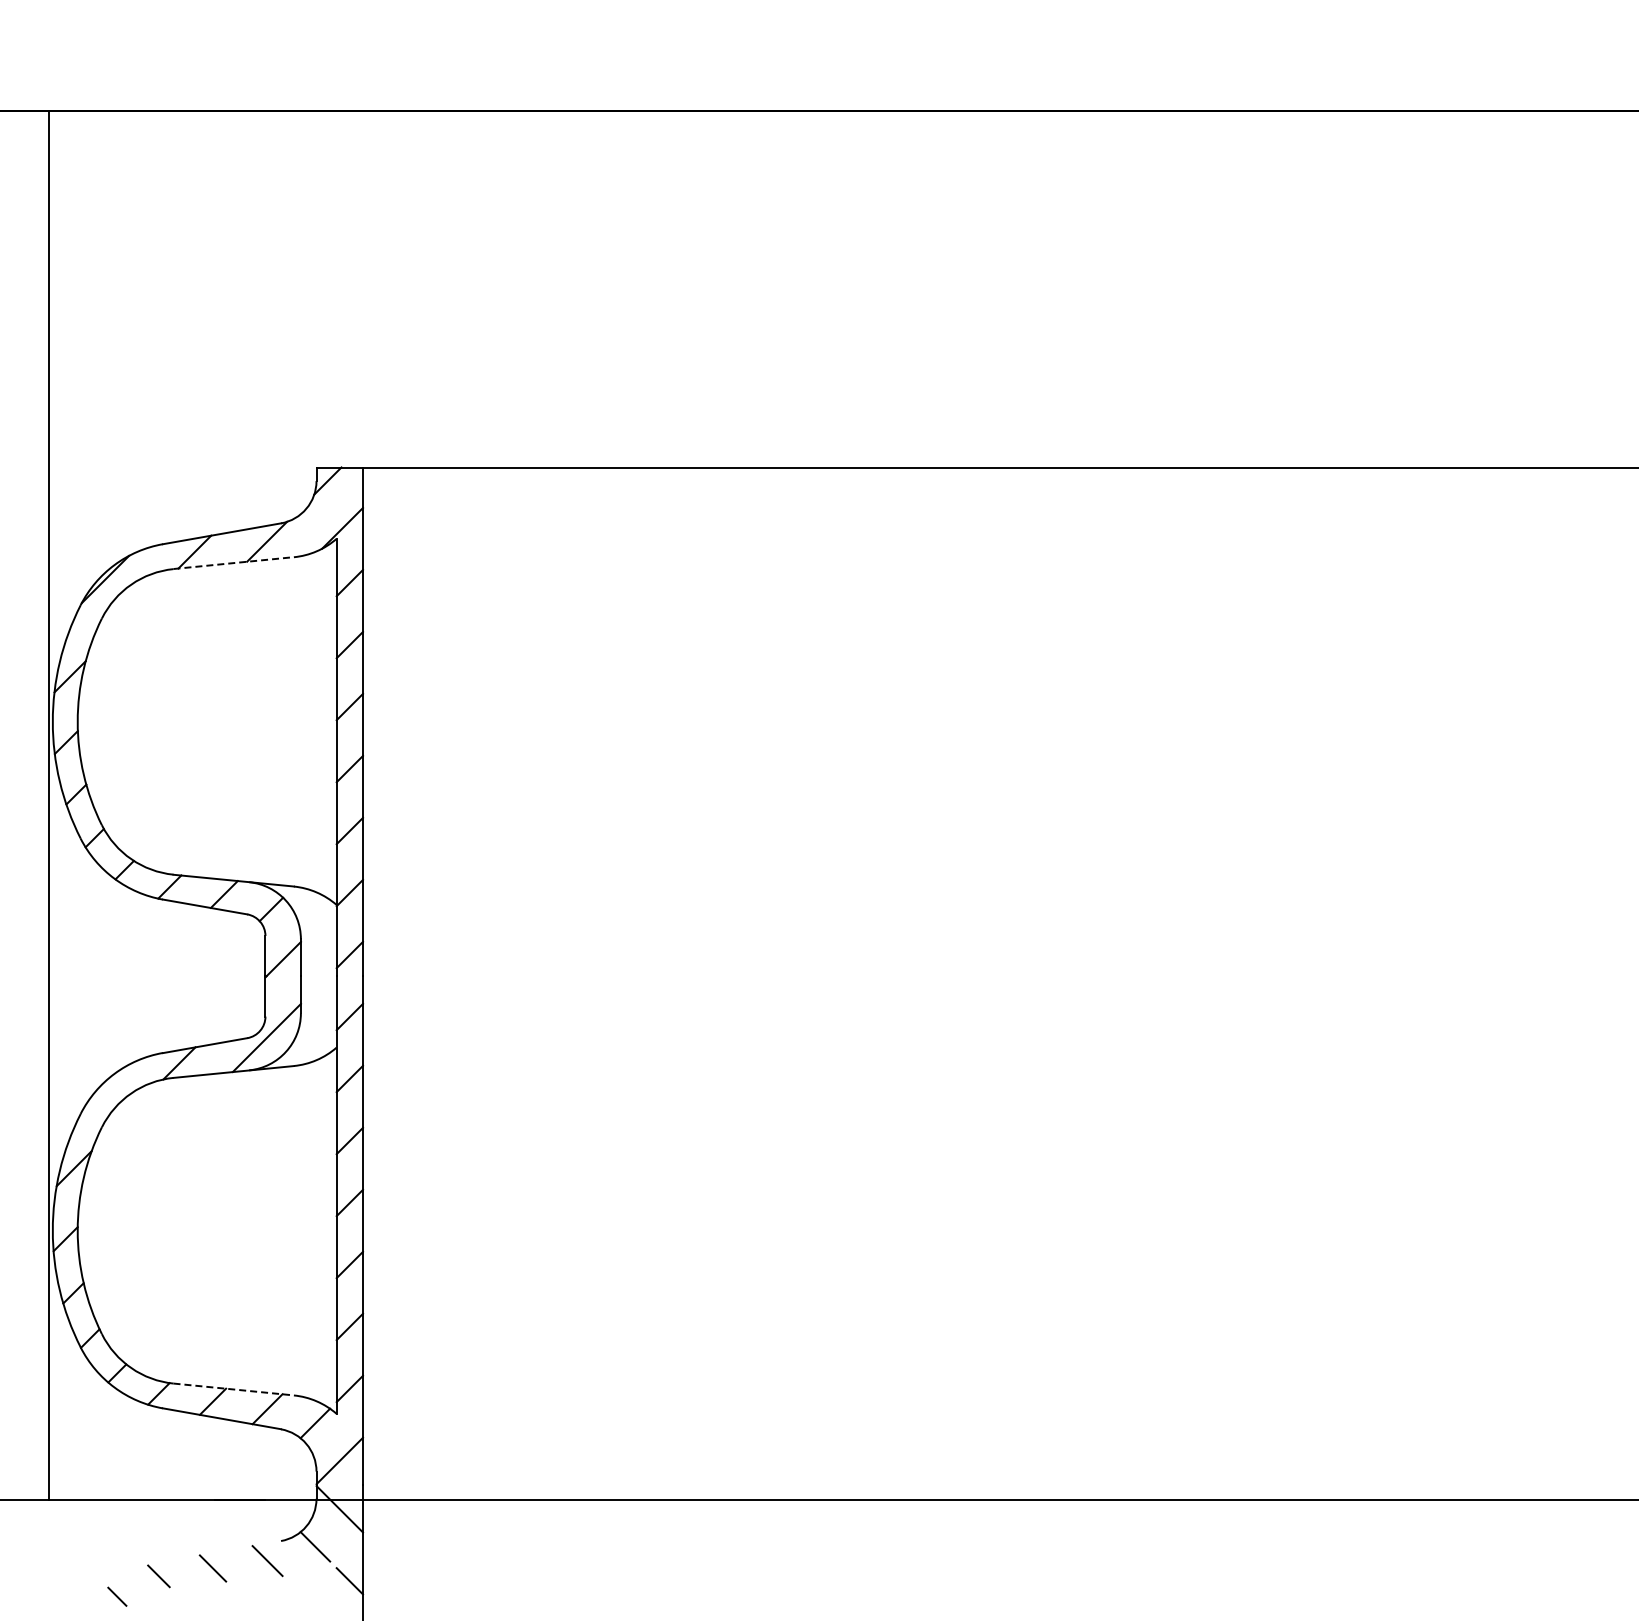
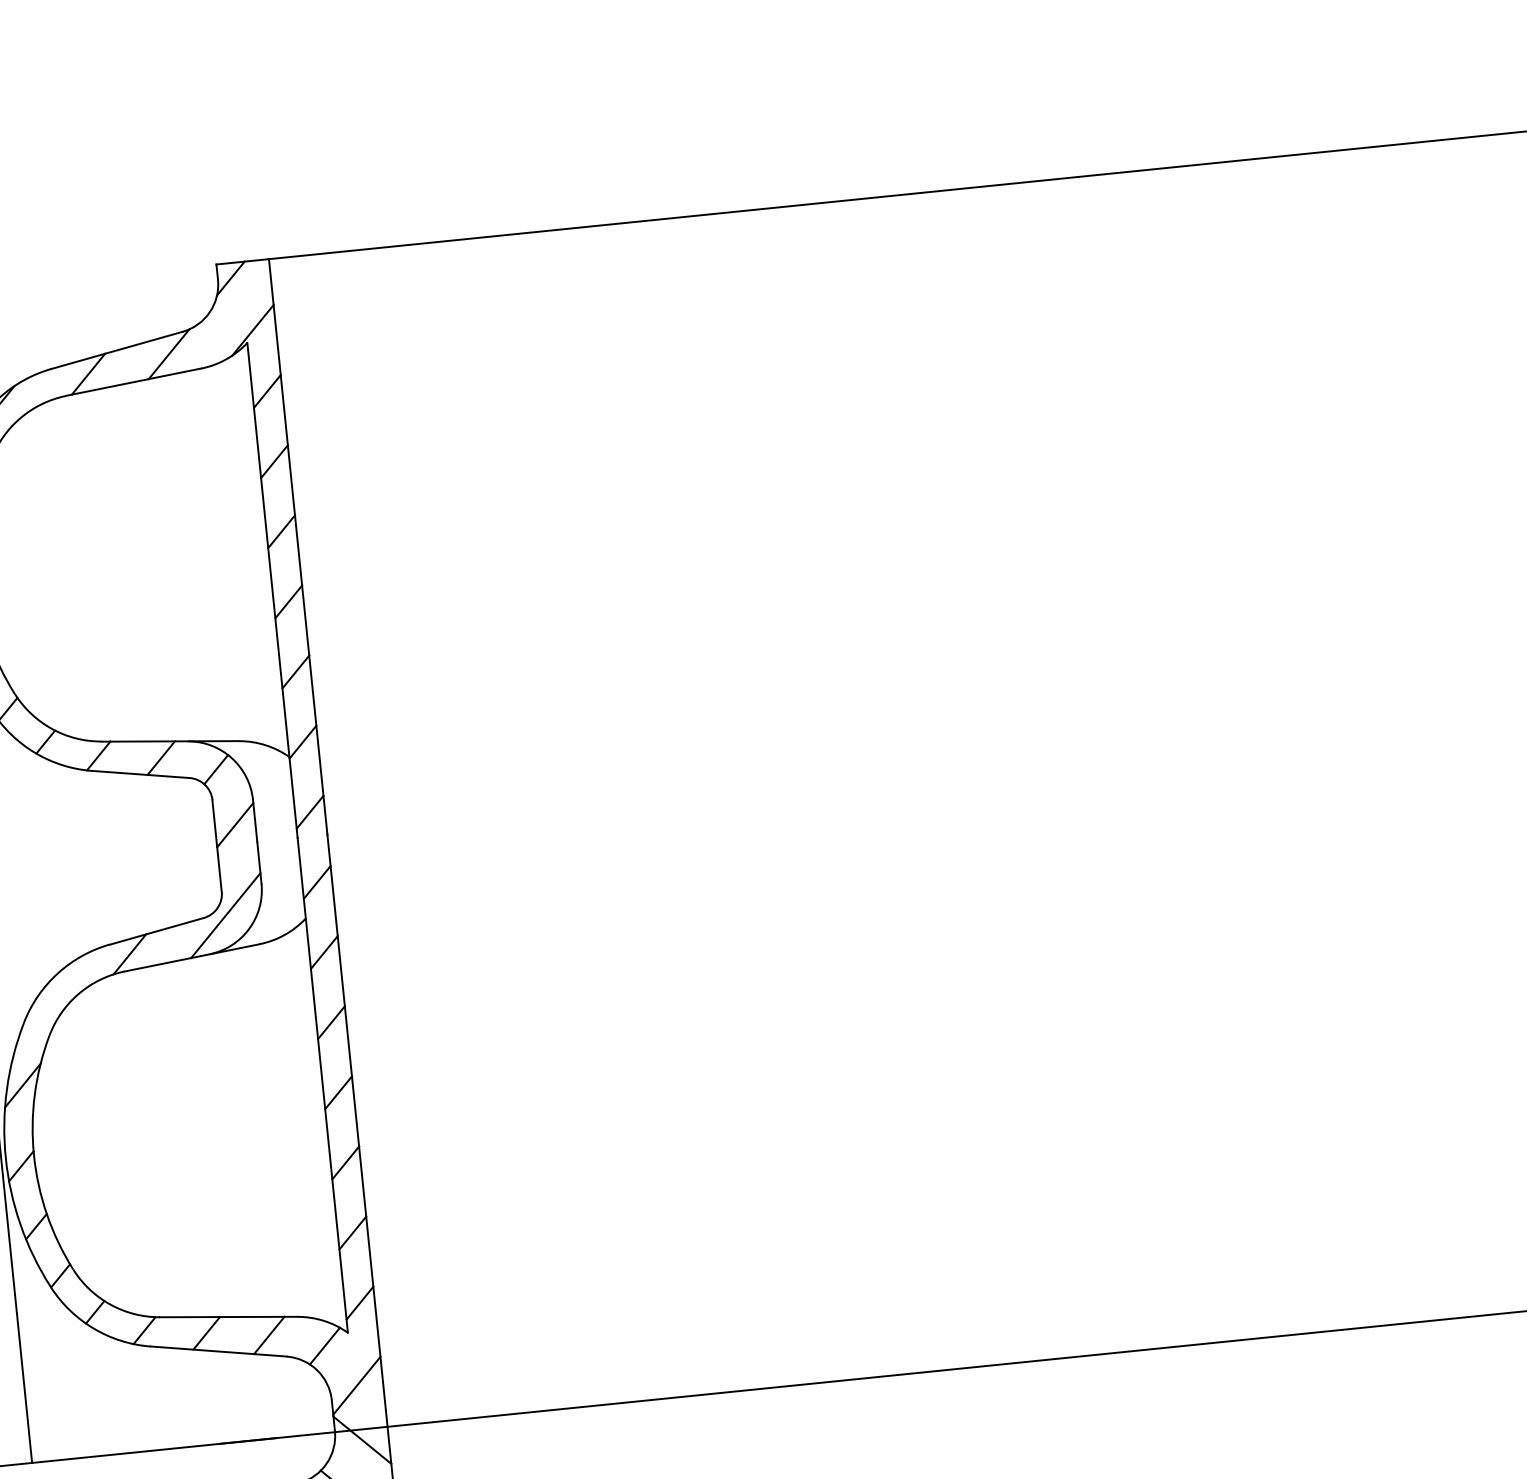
line: (234, 563) -> (134, 382), dashed -> solid
line: (234, 1389) -> (229, 1316), dashed -> solid

